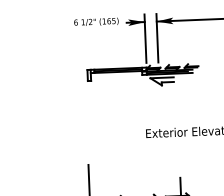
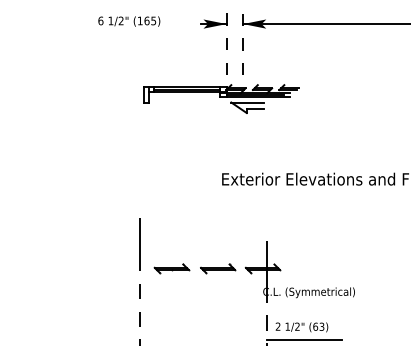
text: (96, 22) -> (129, 21), moved
line: (145, 38) -> (226, 47), solid -> dashed
line: (157, 38) -> (243, 47), solid -> dashed

